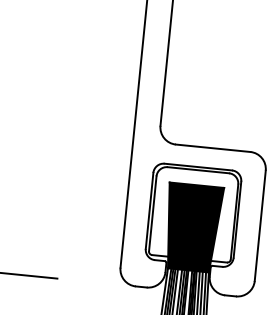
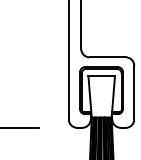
fill: (192, 227) -> (101, 96), removed

